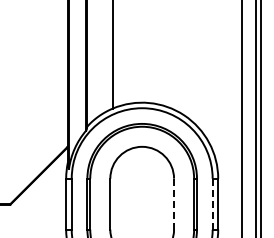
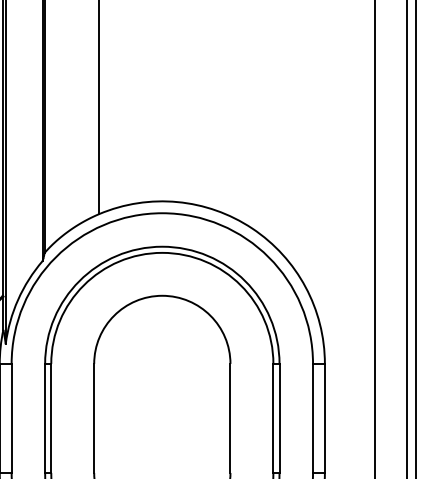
line: (174, 203) -> (231, 416), dashed -> solid
line: (212, 204) -> (312, 419), dashed -> solid

